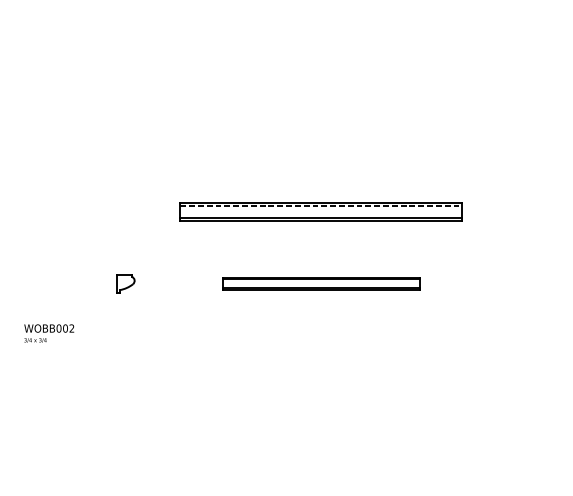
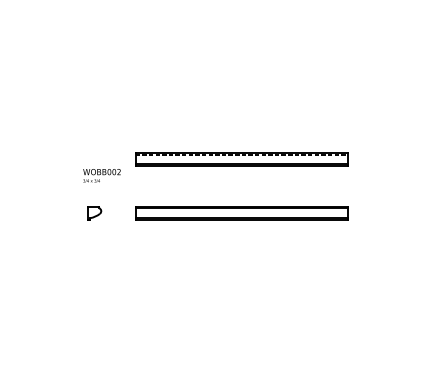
part: (321, 283) -> (241, 213), size x1.43
text: (48, 333) -> (101, 175), moved

